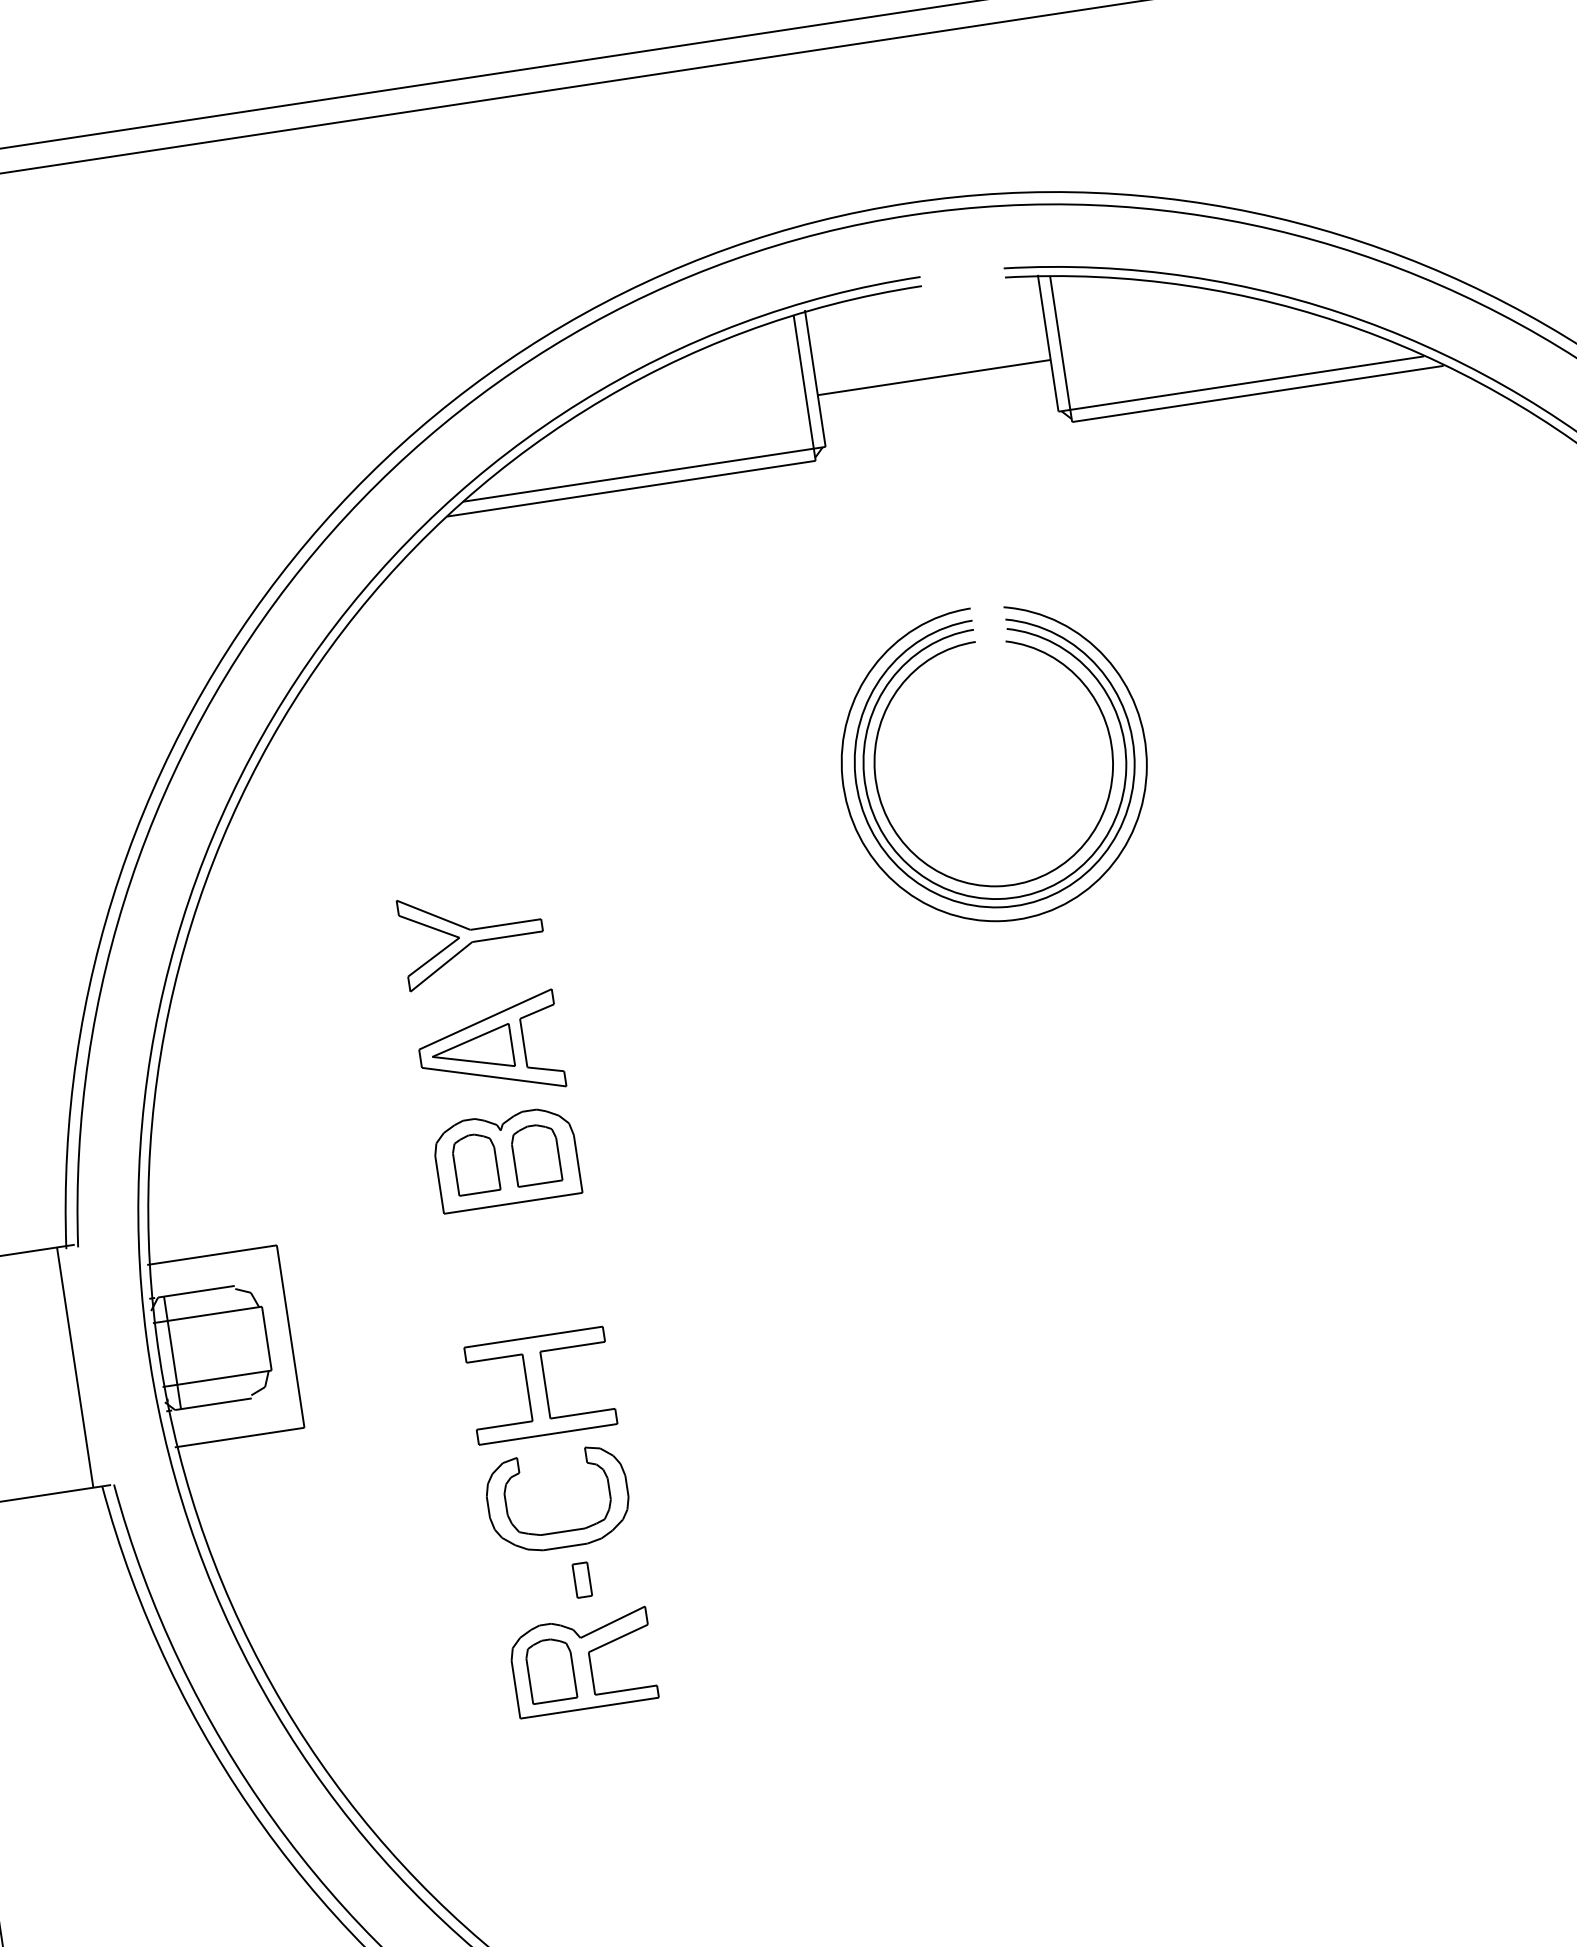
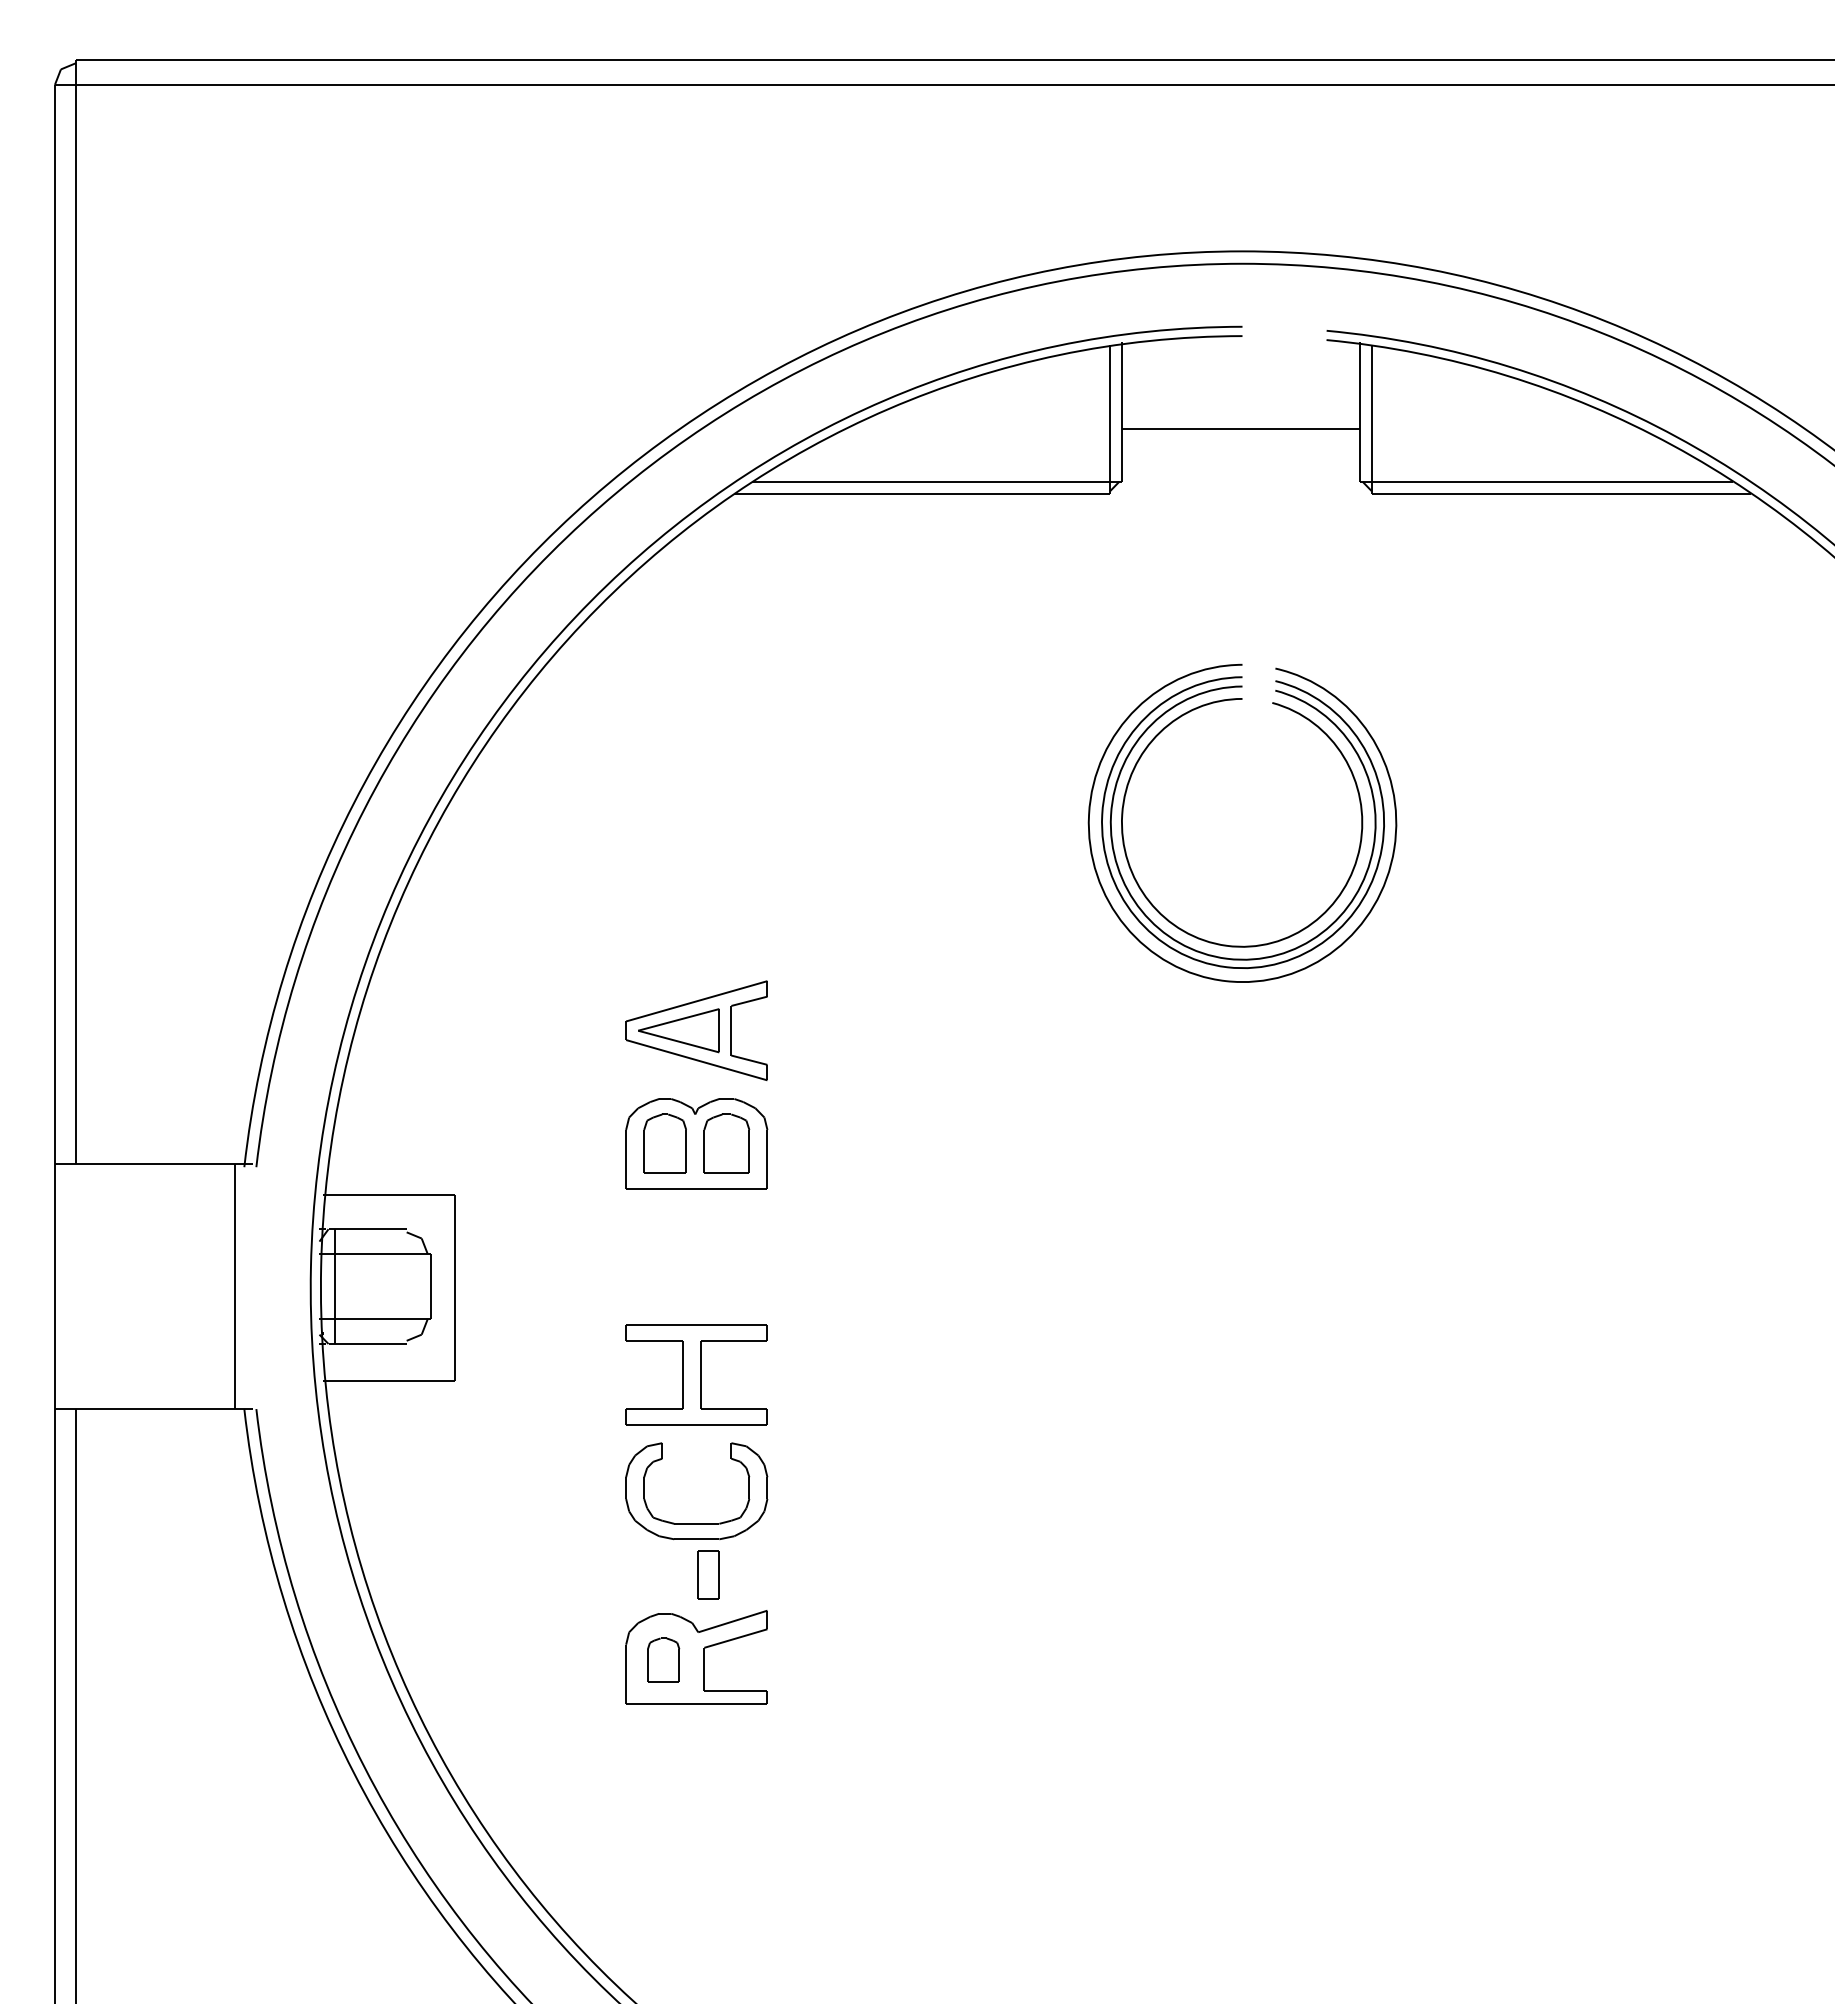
part: (472, 935) -> (696, 915), removed
part: (581, 1579) -> (708, 1574), size x1.4
part: (550, 1669) -> (663, 1659), size x0.7

